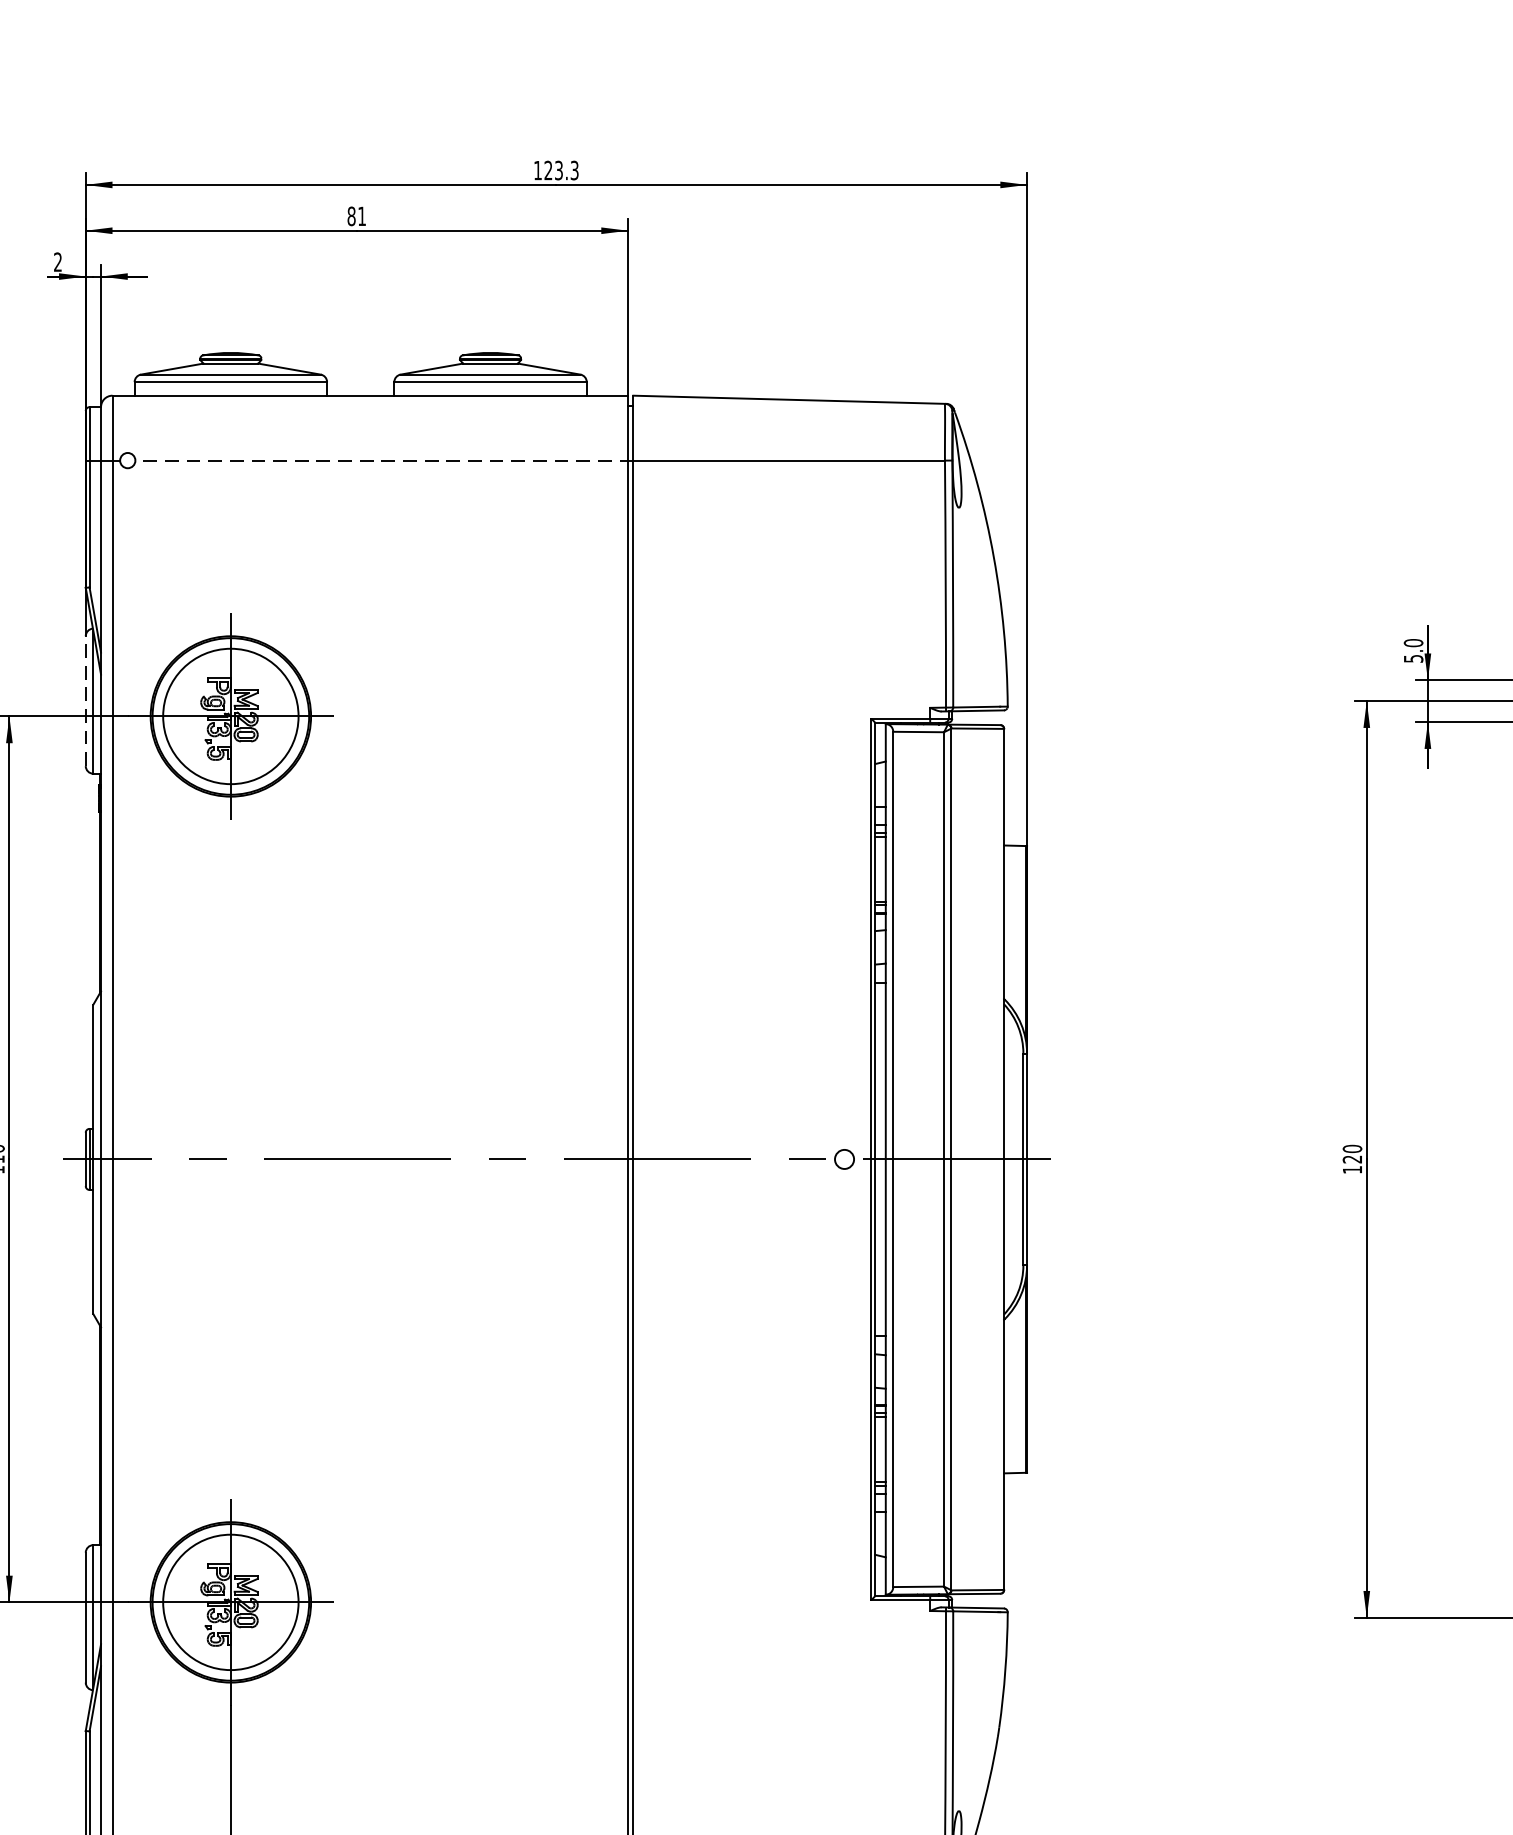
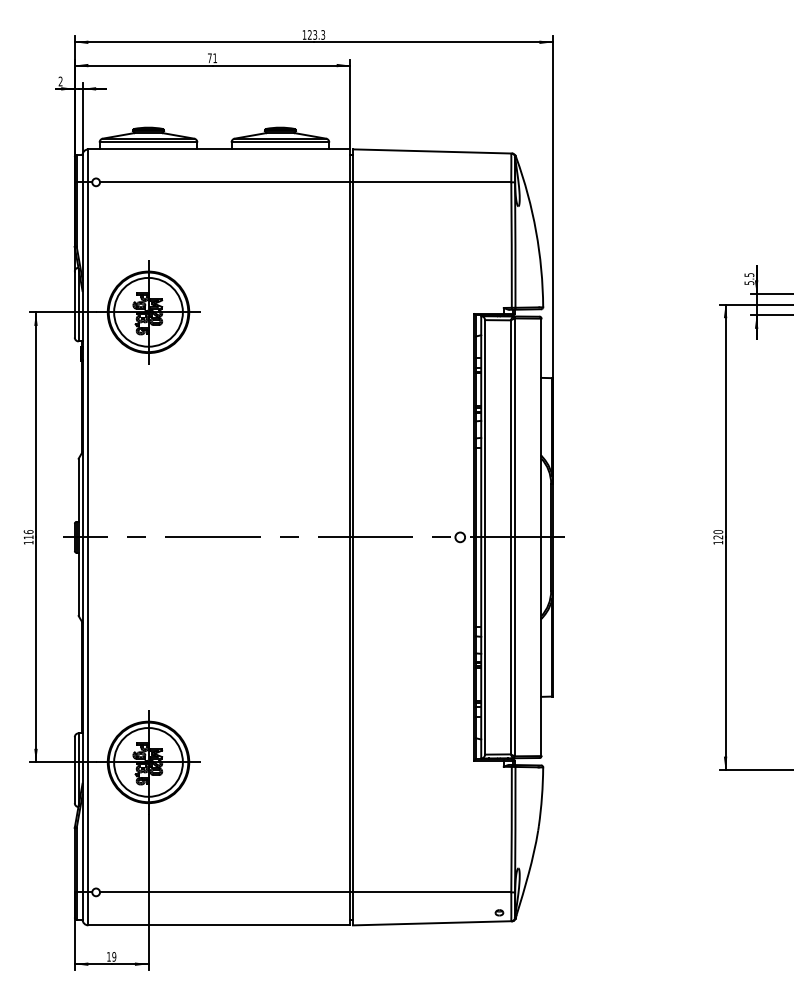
text: (350, 216) -> (209, 58), 81 -> 71
line: (384, 460) -> (226, 182), dashed -> solid
text: (1413, 643) -> (749, 275), 5.0 -> 5.5
line: (85, 701) -> (74, 304), dashed -> solid

